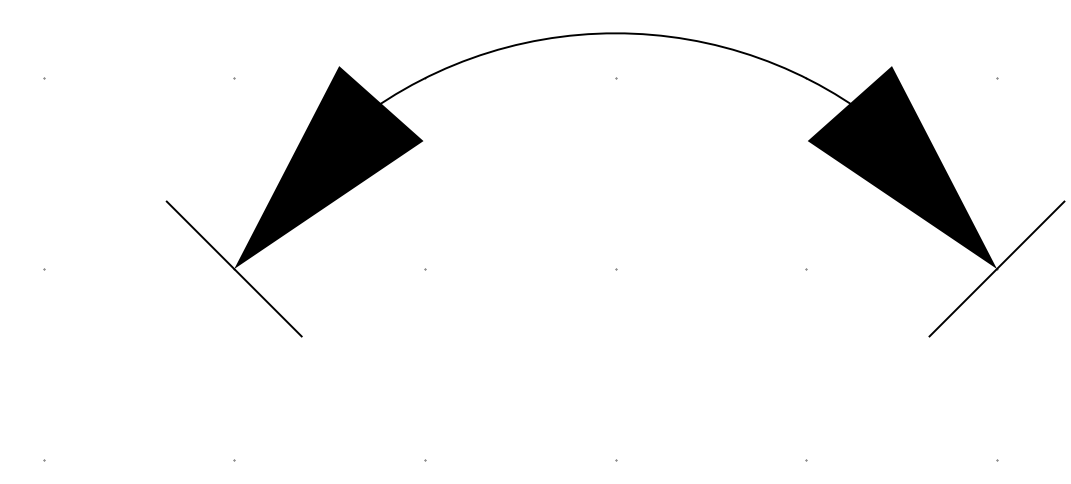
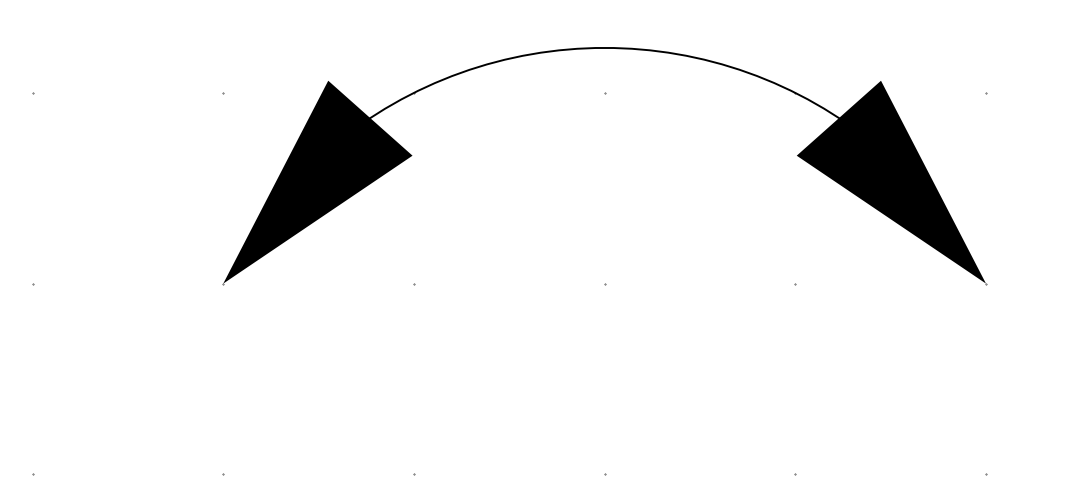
line: (233, 268) -> (222, 283), removed
line: (996, 268) -> (985, 283), removed

